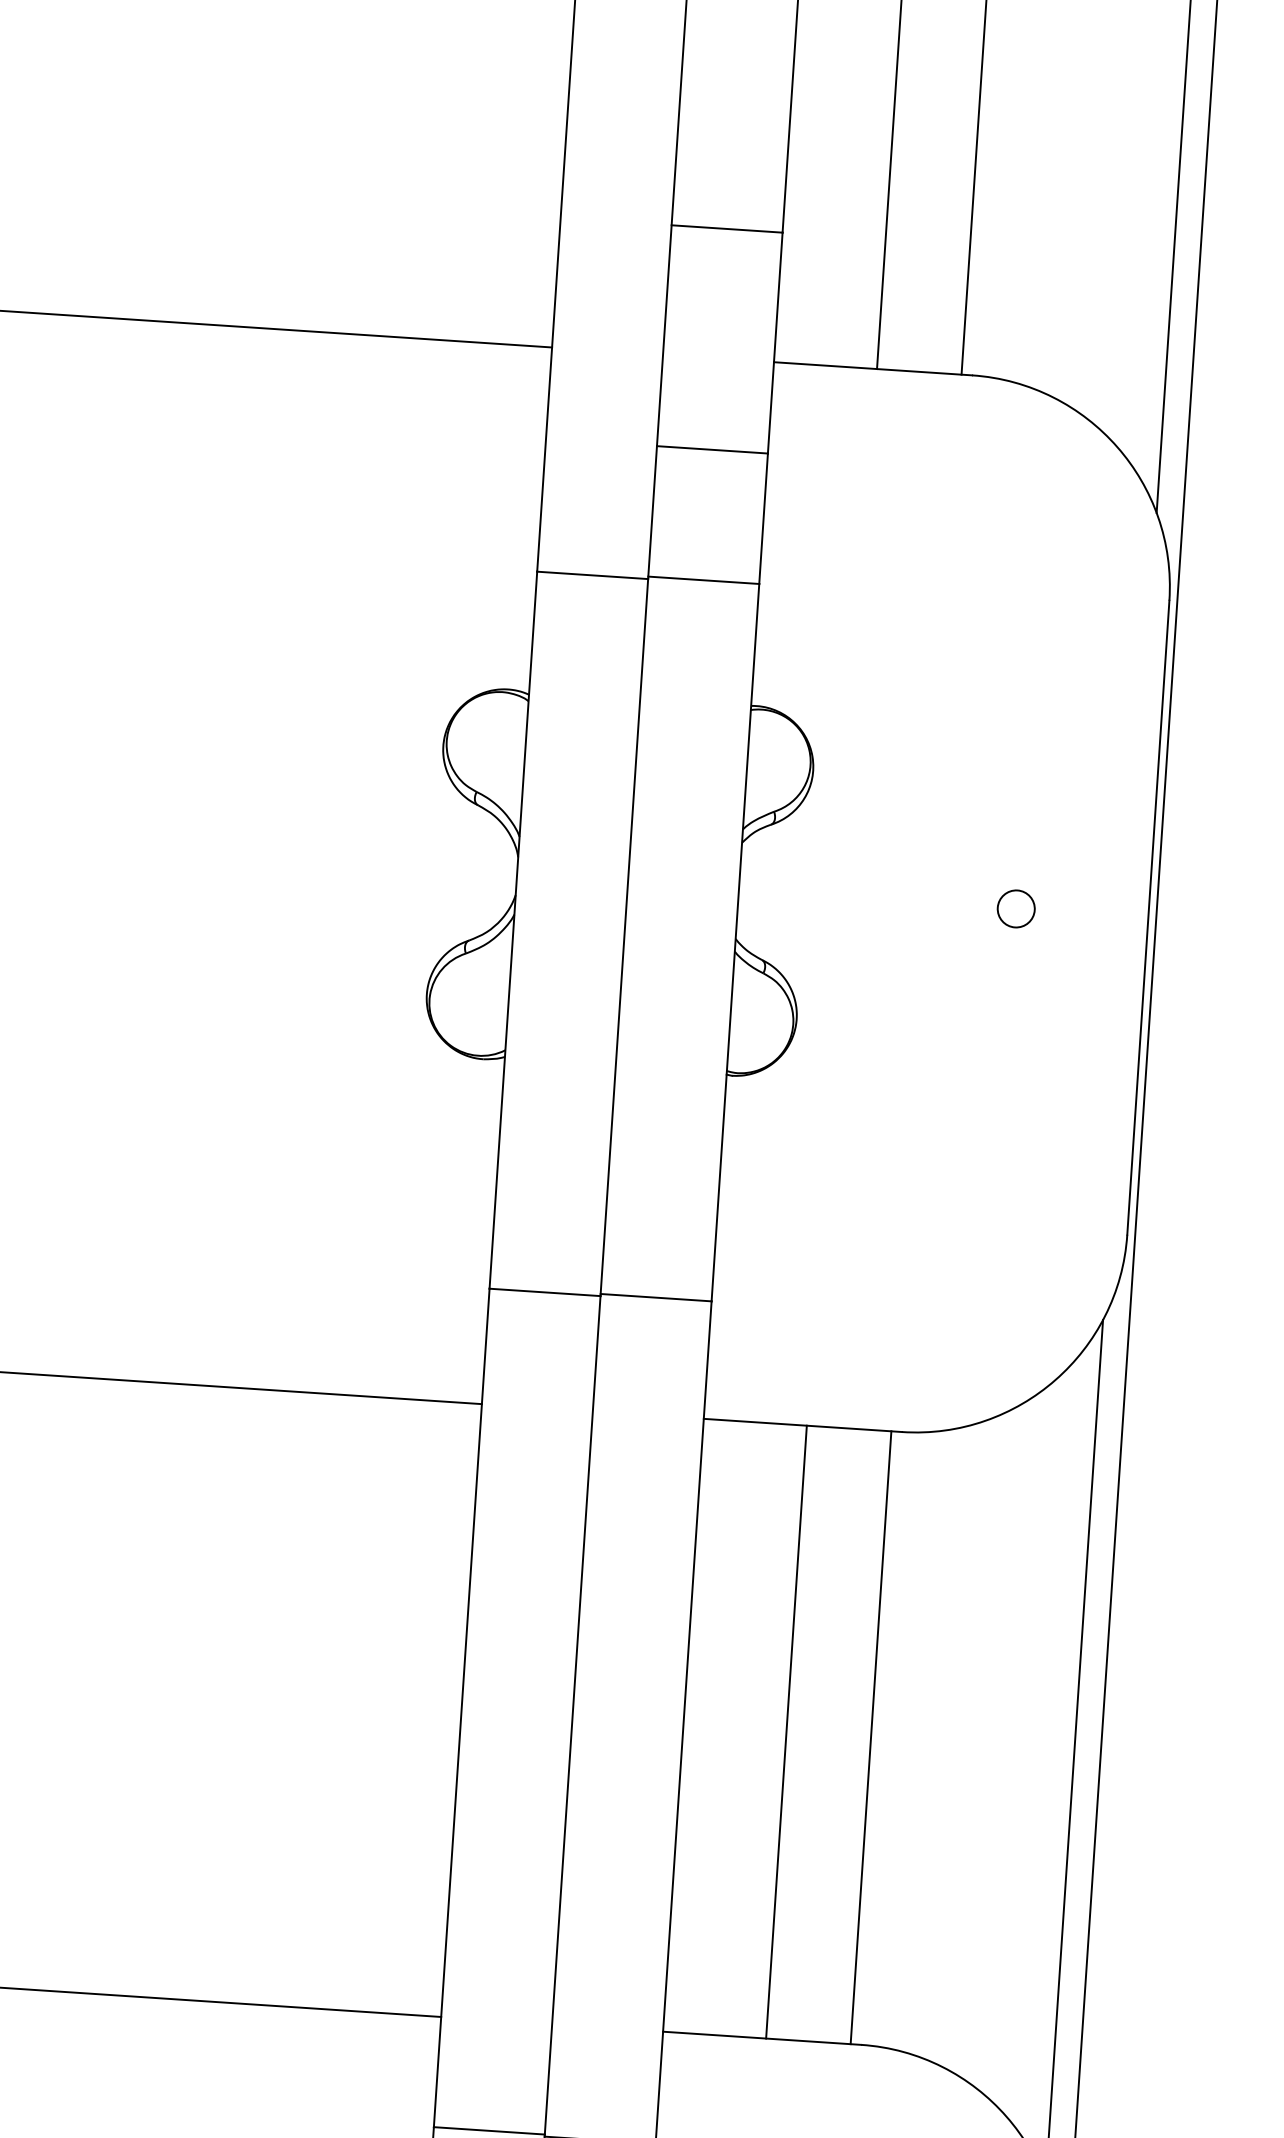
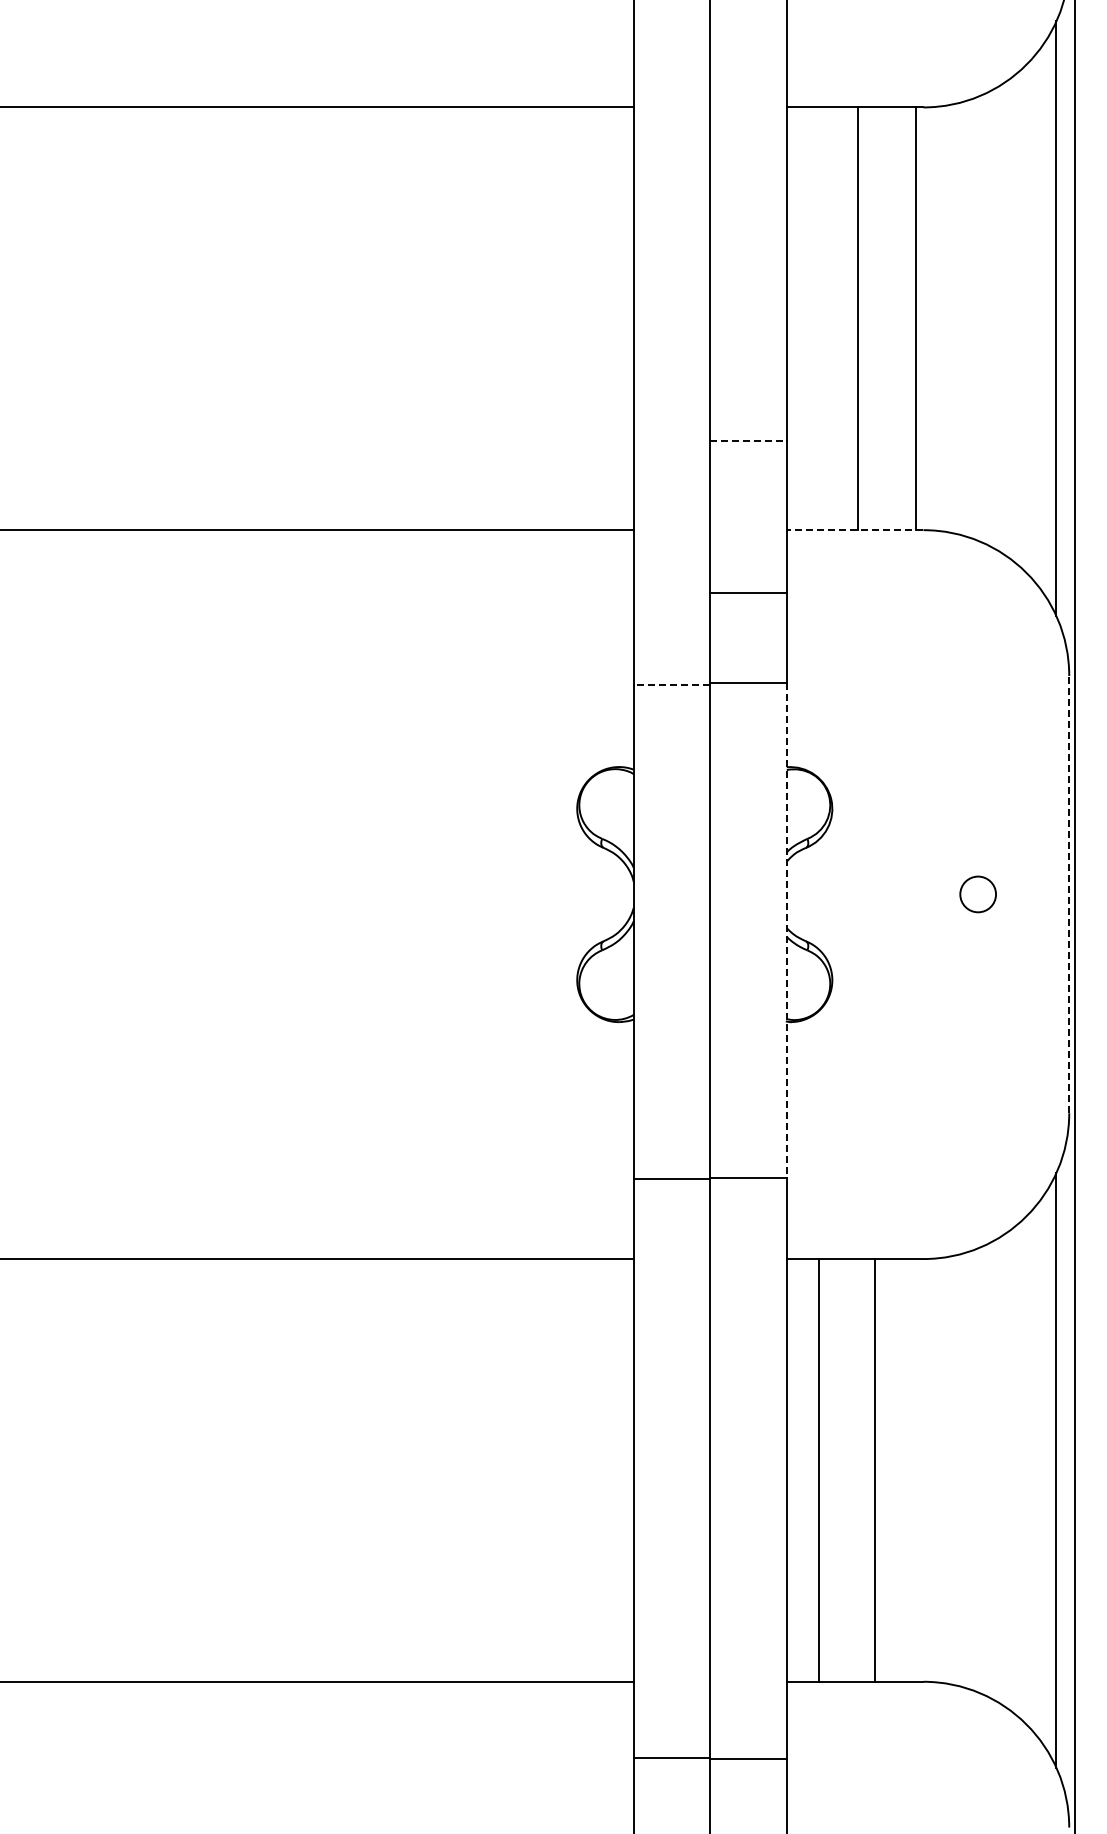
line: (728, 228) -> (749, 440), solid -> dashed
line: (872, 369) -> (854, 530), solid -> dashed
line: (591, 574) -> (671, 684), solid -> dashed
circle: (1015, 908) -> (977, 894), size x1.4
line: (1148, 917) -> (1069, 894), solid -> dashed
line: (734, 943) -> (786, 931), solid -> dashed
line: (785, 1732) -> (818, 1470), moved
line: (871, 1737) -> (875, 1470), moved

